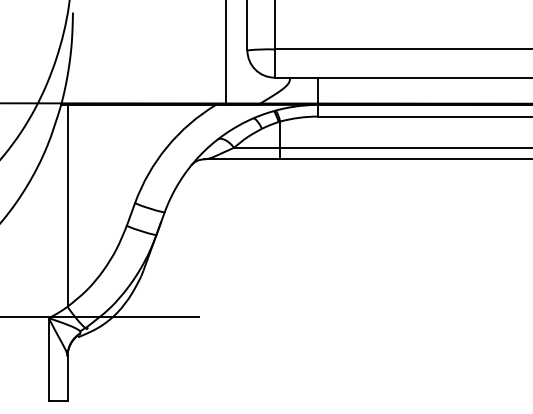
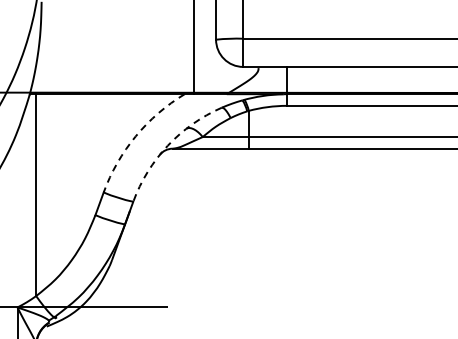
arc: (167, 147) -> (136, 136), solid -> dashed
arc: (199, 156) -> (168, 145), solid -> dashed

